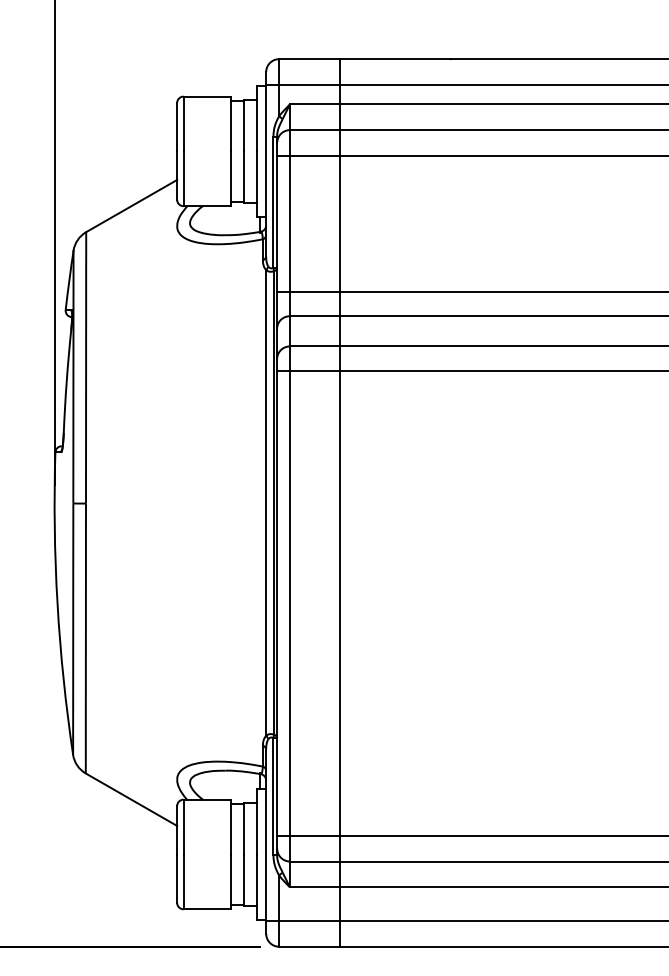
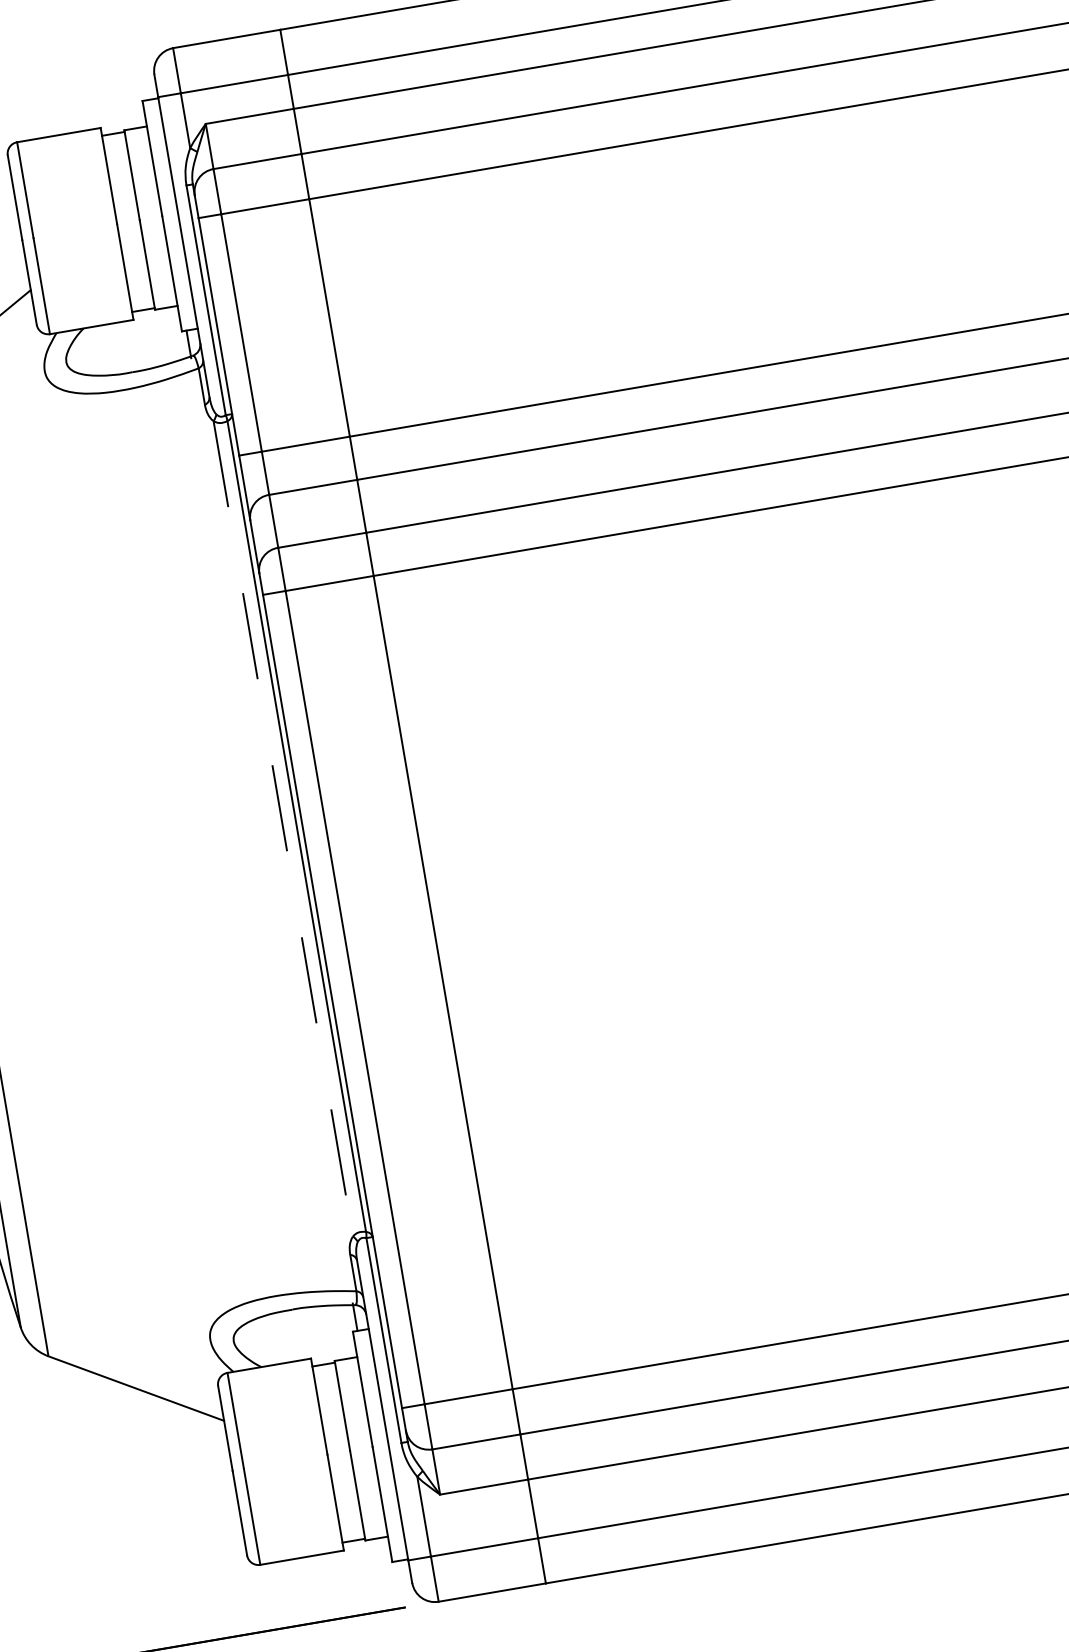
line: (266, 502) -> (283, 827), solid -> dashed

